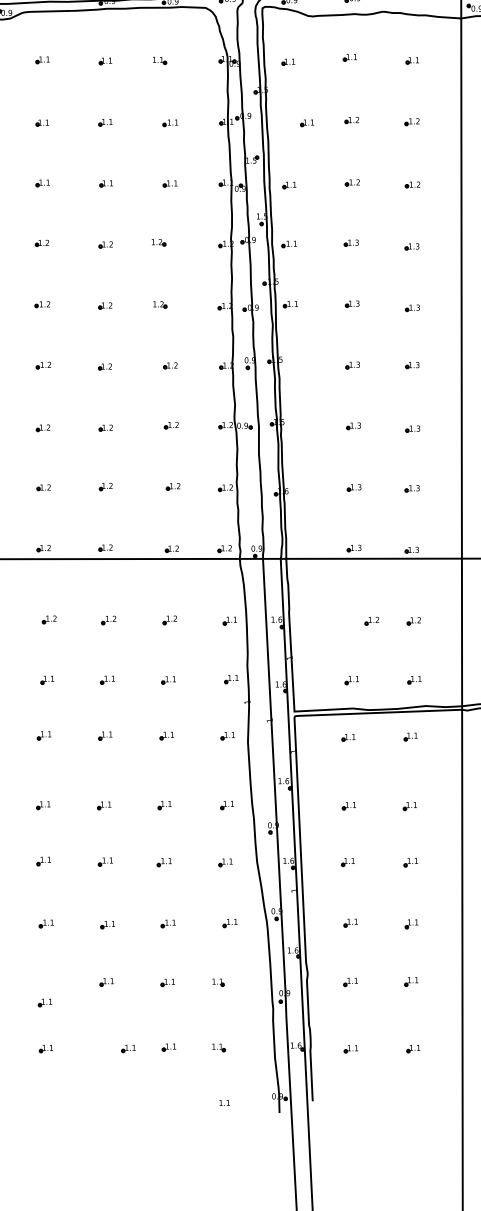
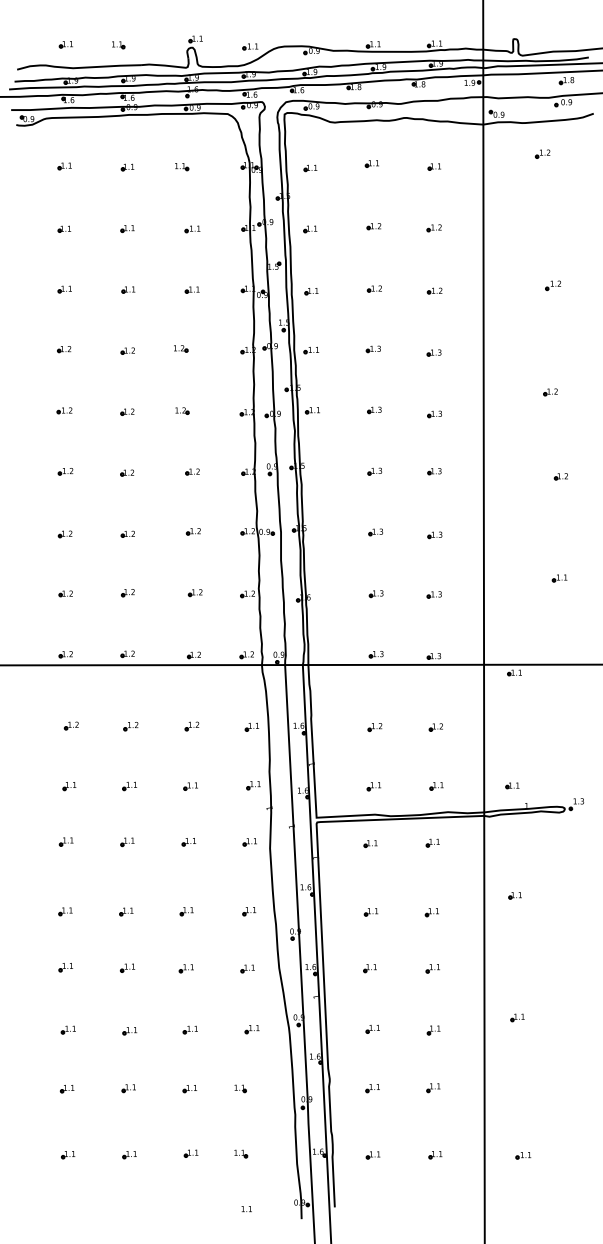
part: (307, 123) -> (310, 229), moved
part: (371, 621) -> (374, 727), moved
part: (44, 1003) -> (66, 1089), moved
part: (128, 1049) -> (129, 1155), moved

